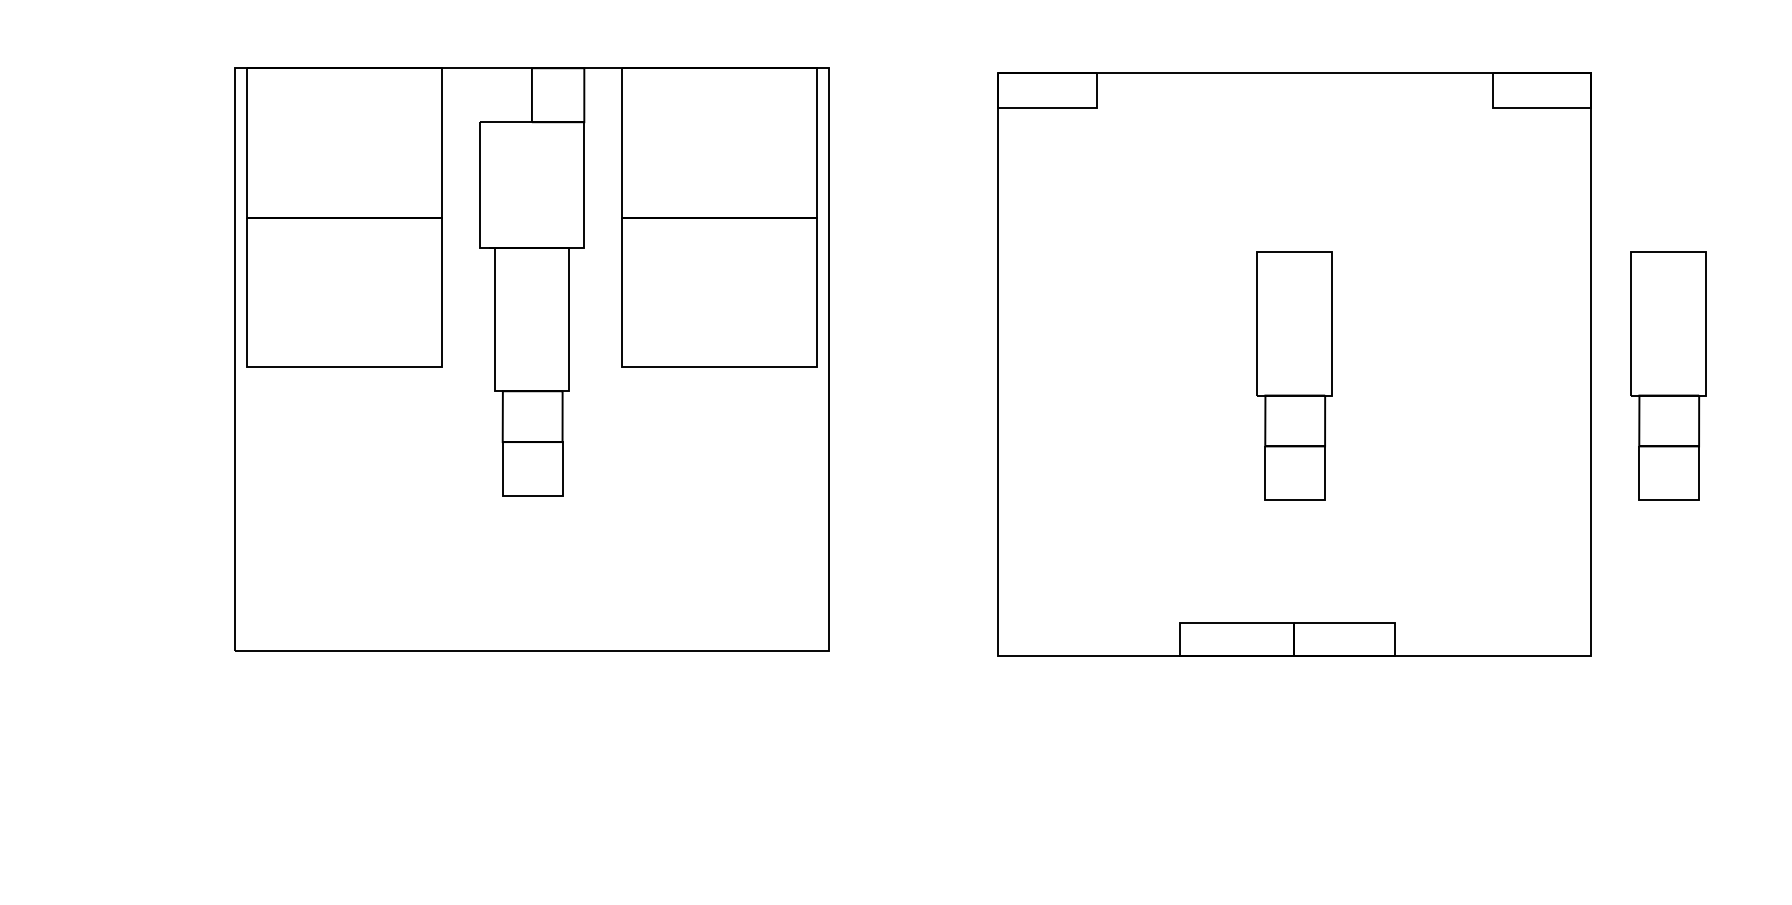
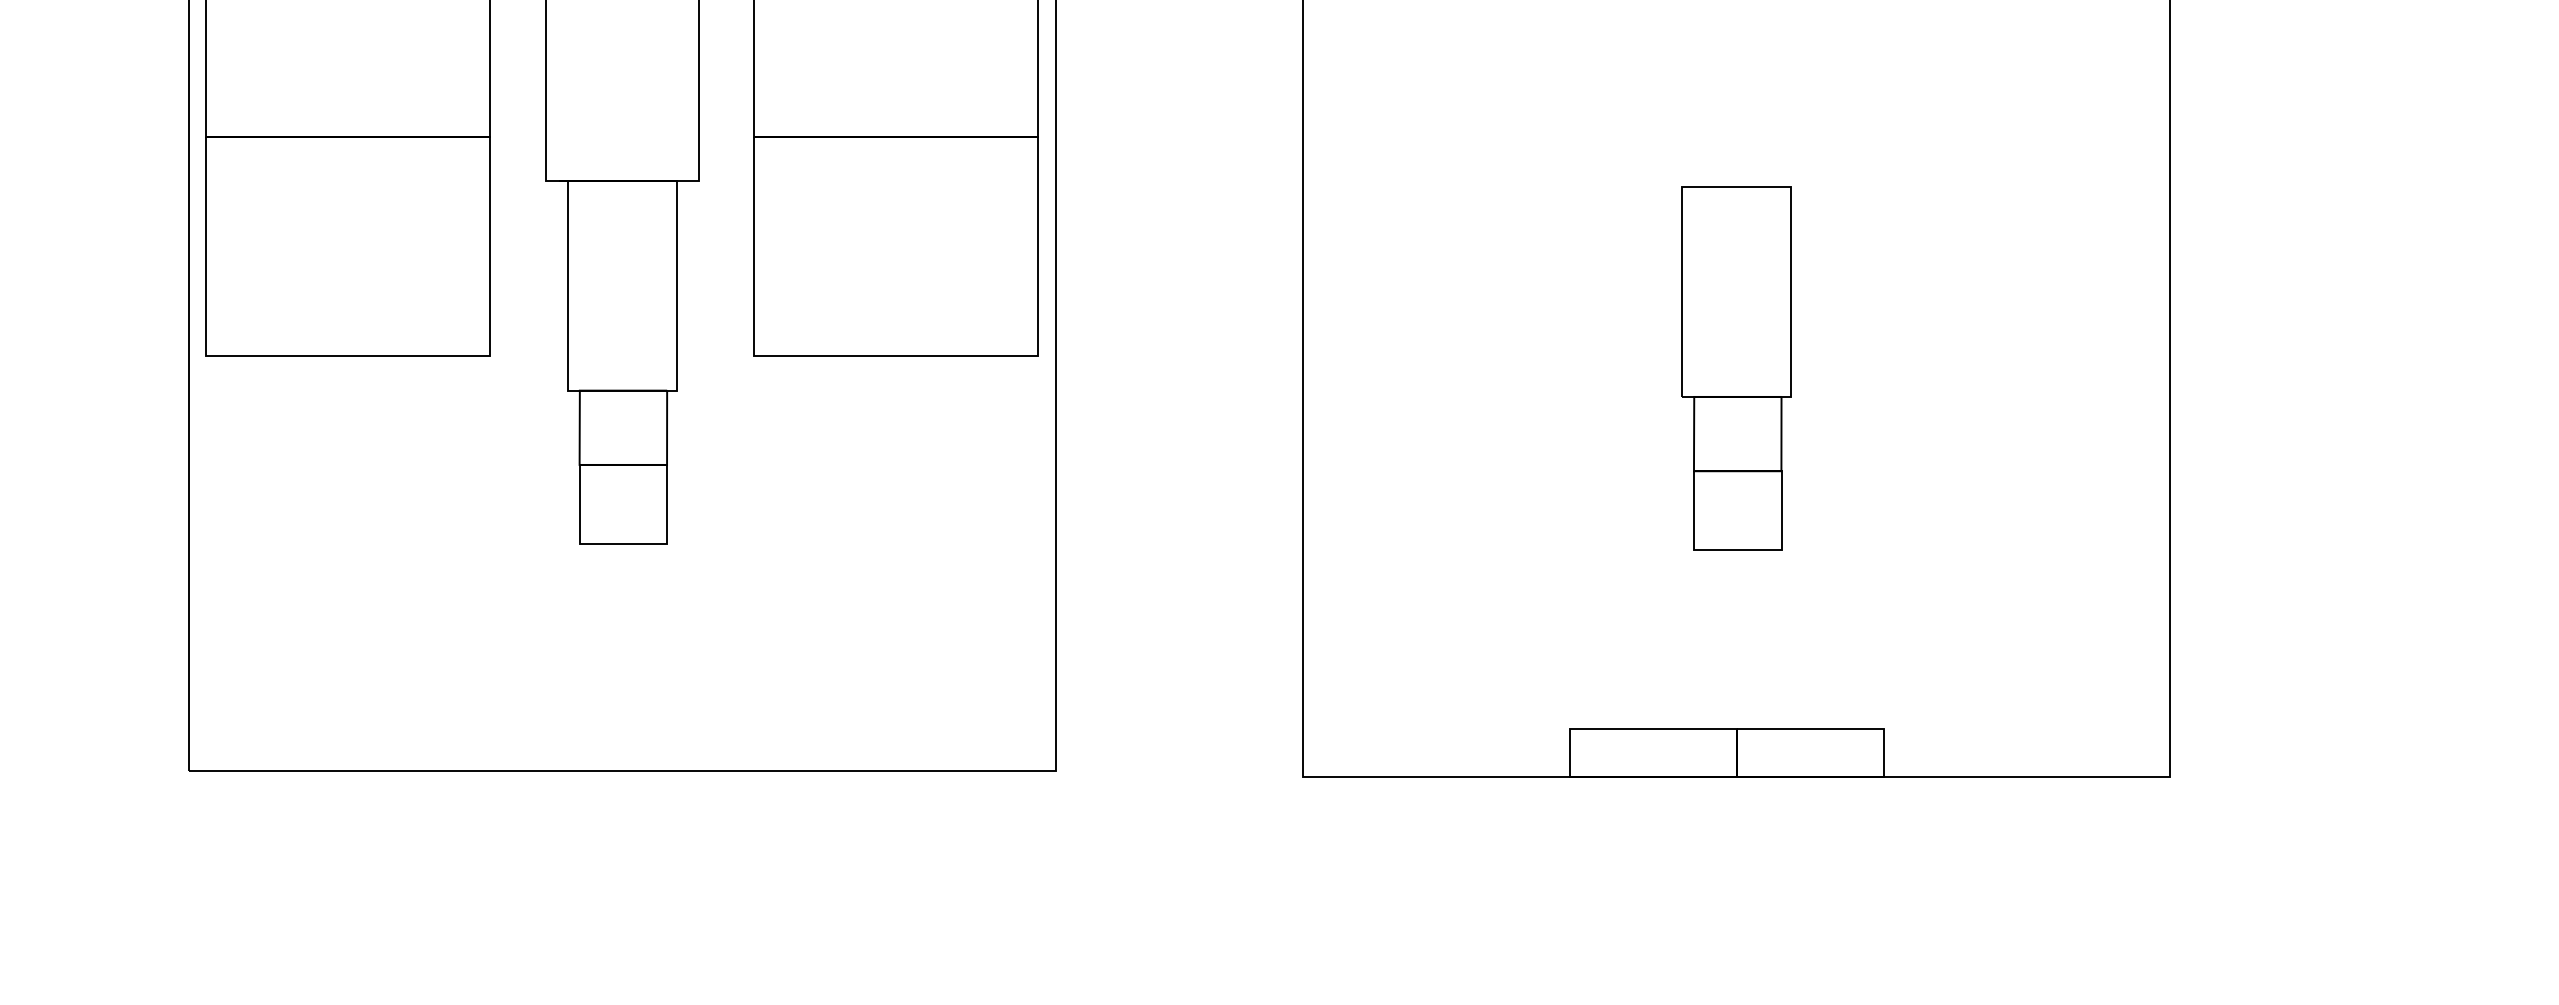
part: (1668, 375) -> (2283, 367), removed

